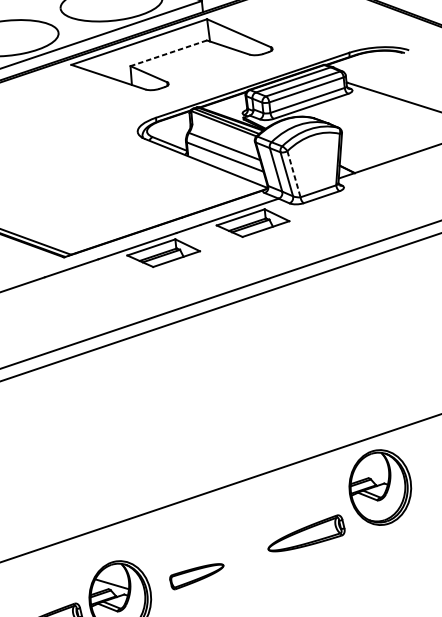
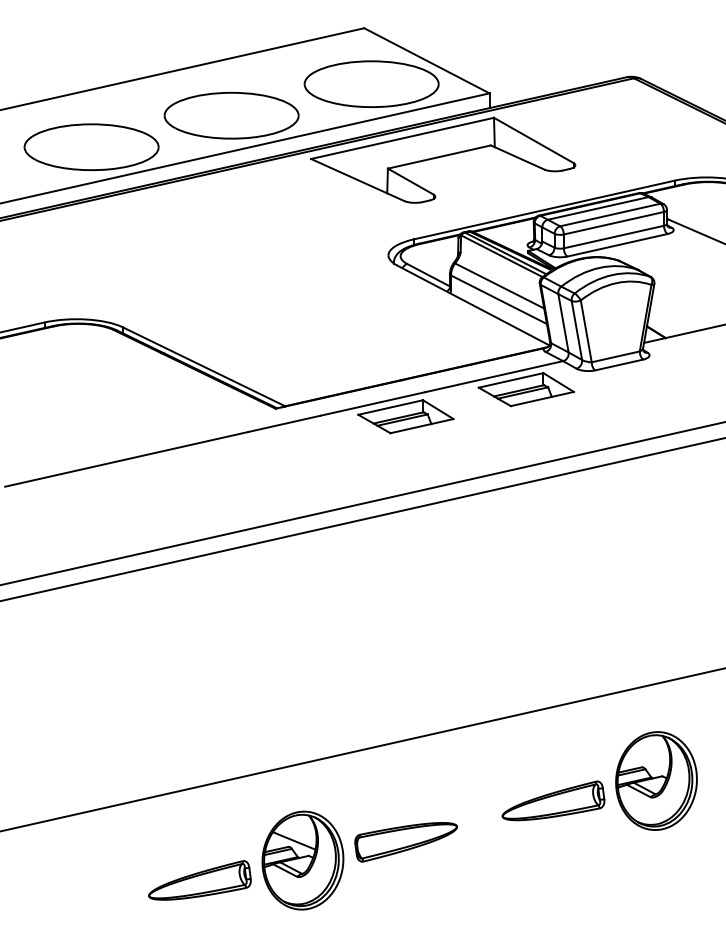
line: (168, 53) -> (439, 157), dashed -> solid
line: (294, 174) -> (586, 331), dashed -> solid
part: (380, 487) -> (656, 780), moved
part: (196, 576) -> (405, 842), size x1.43

